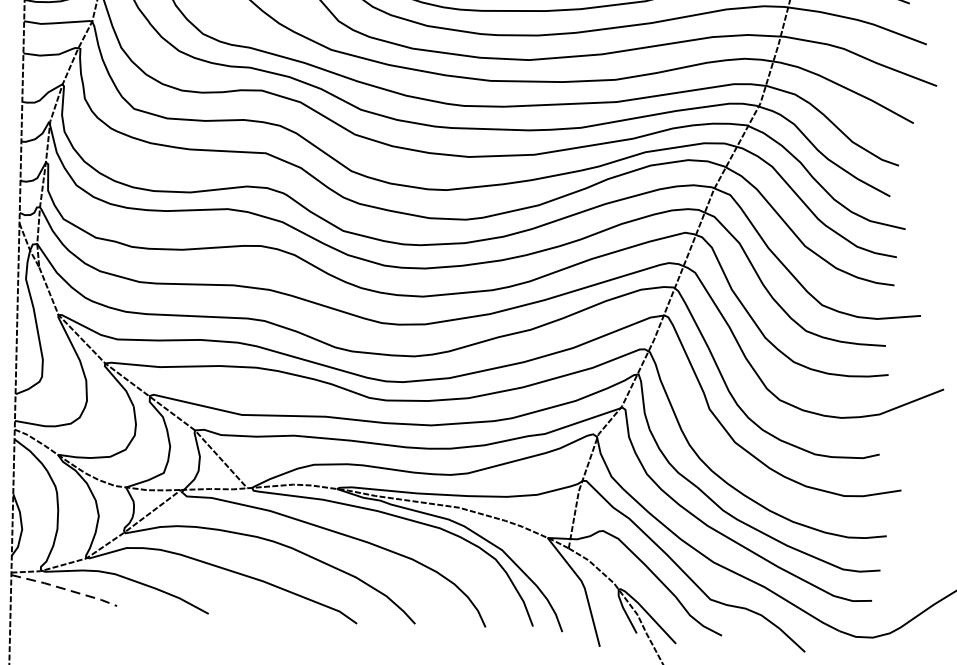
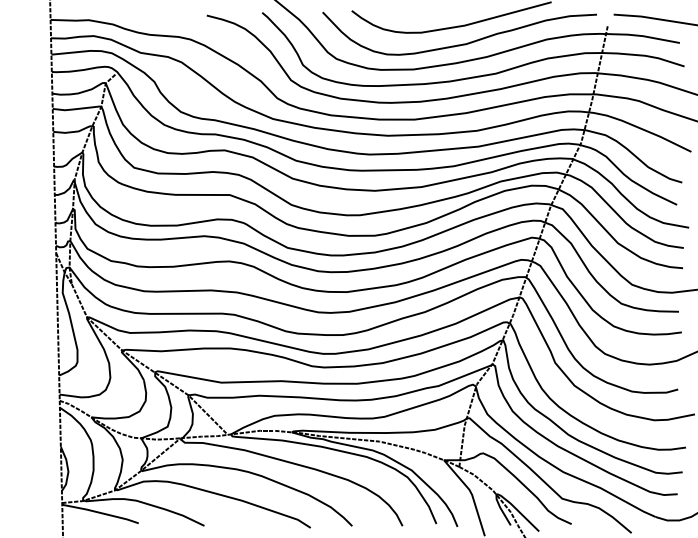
line: (65, 589) -> (101, 513), dashed -> solid

